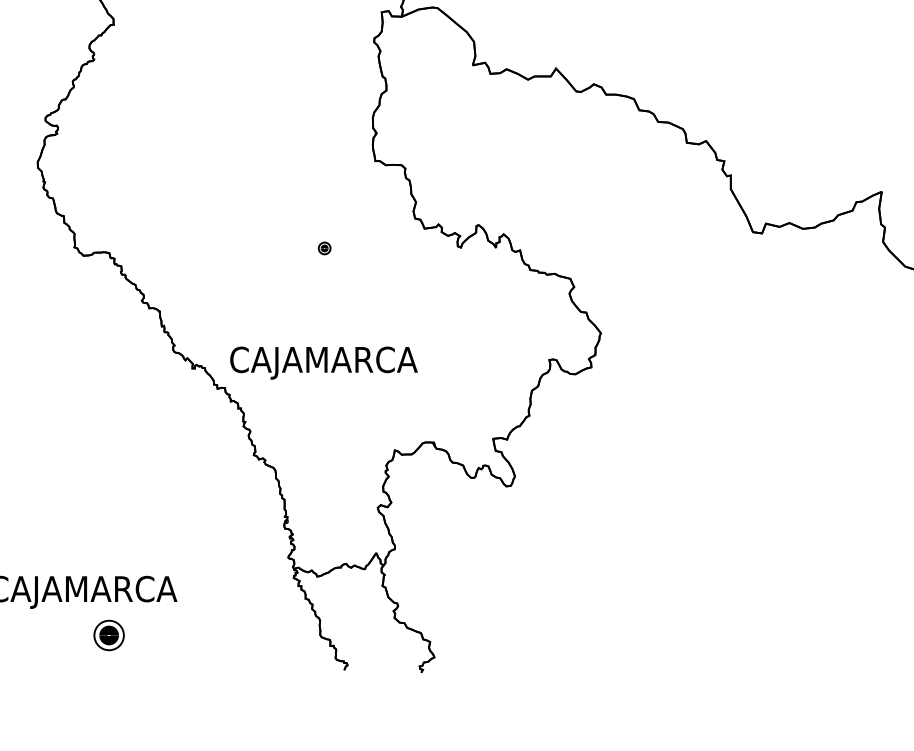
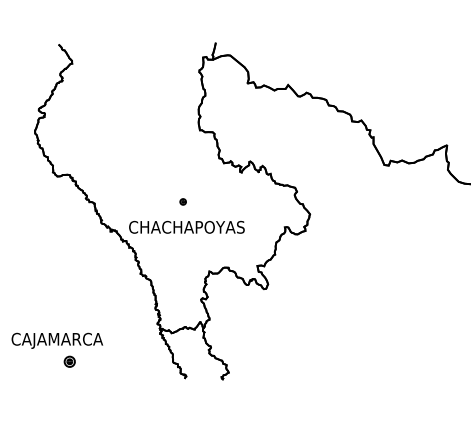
part: (323, 247) -> (182, 201), moved
text: (358, 362) -> (191, 228), CAJAMARCA -> CHACHAPOYAS
part: (108, 634) -> (69, 361), size x0.71

